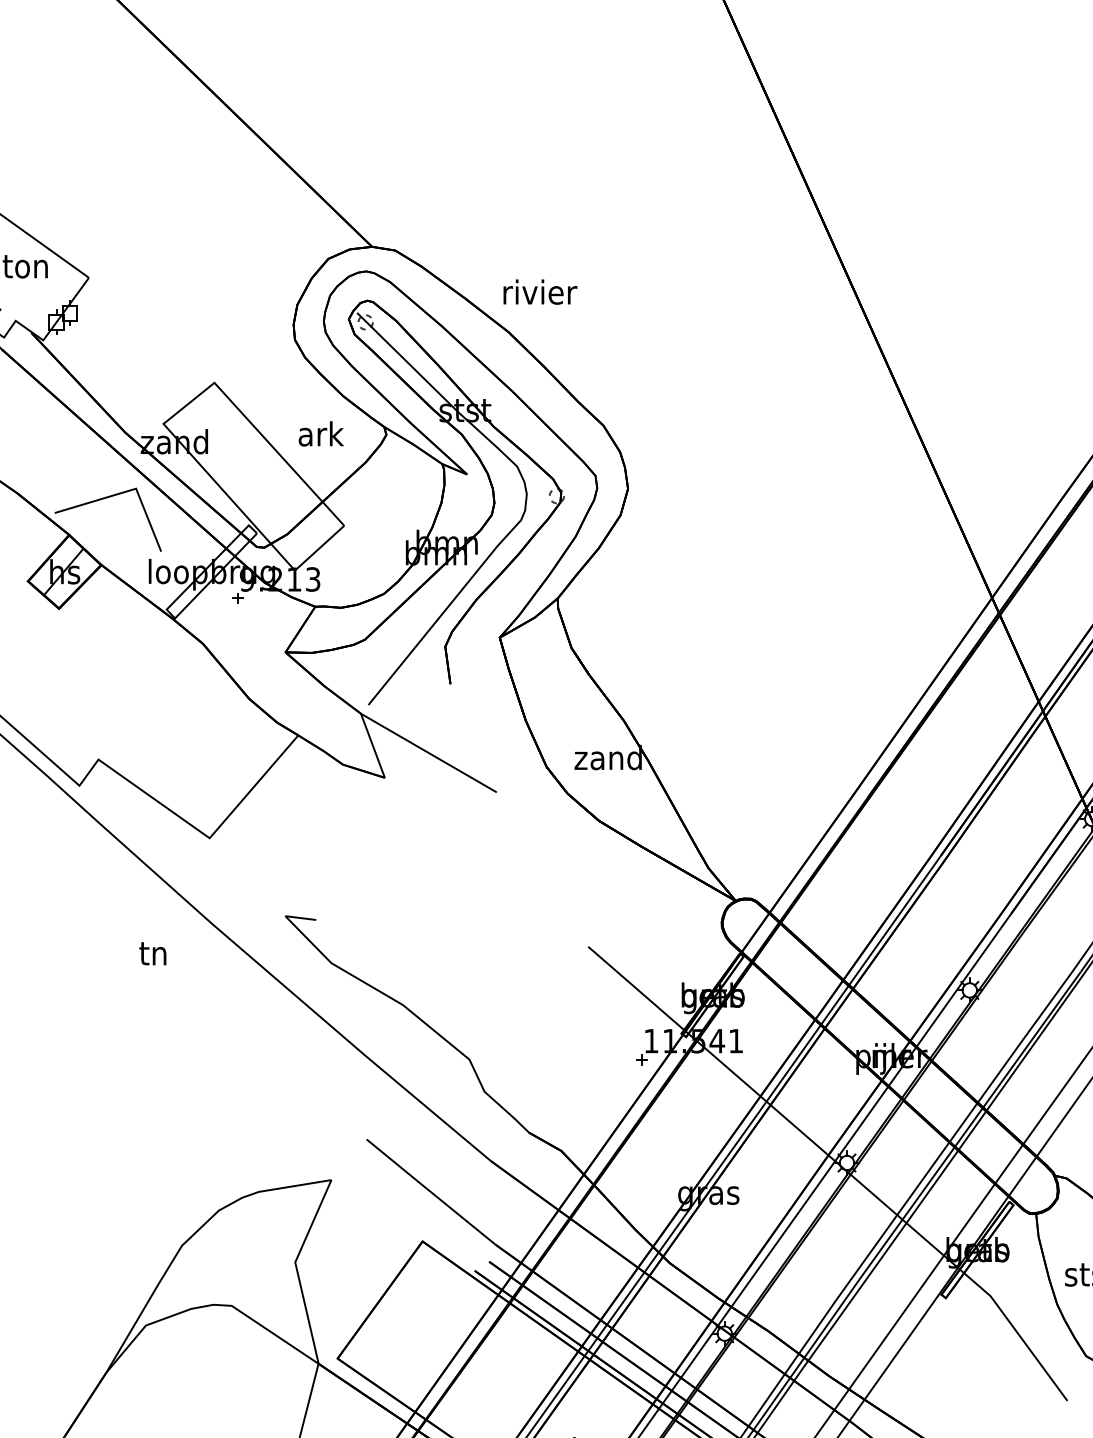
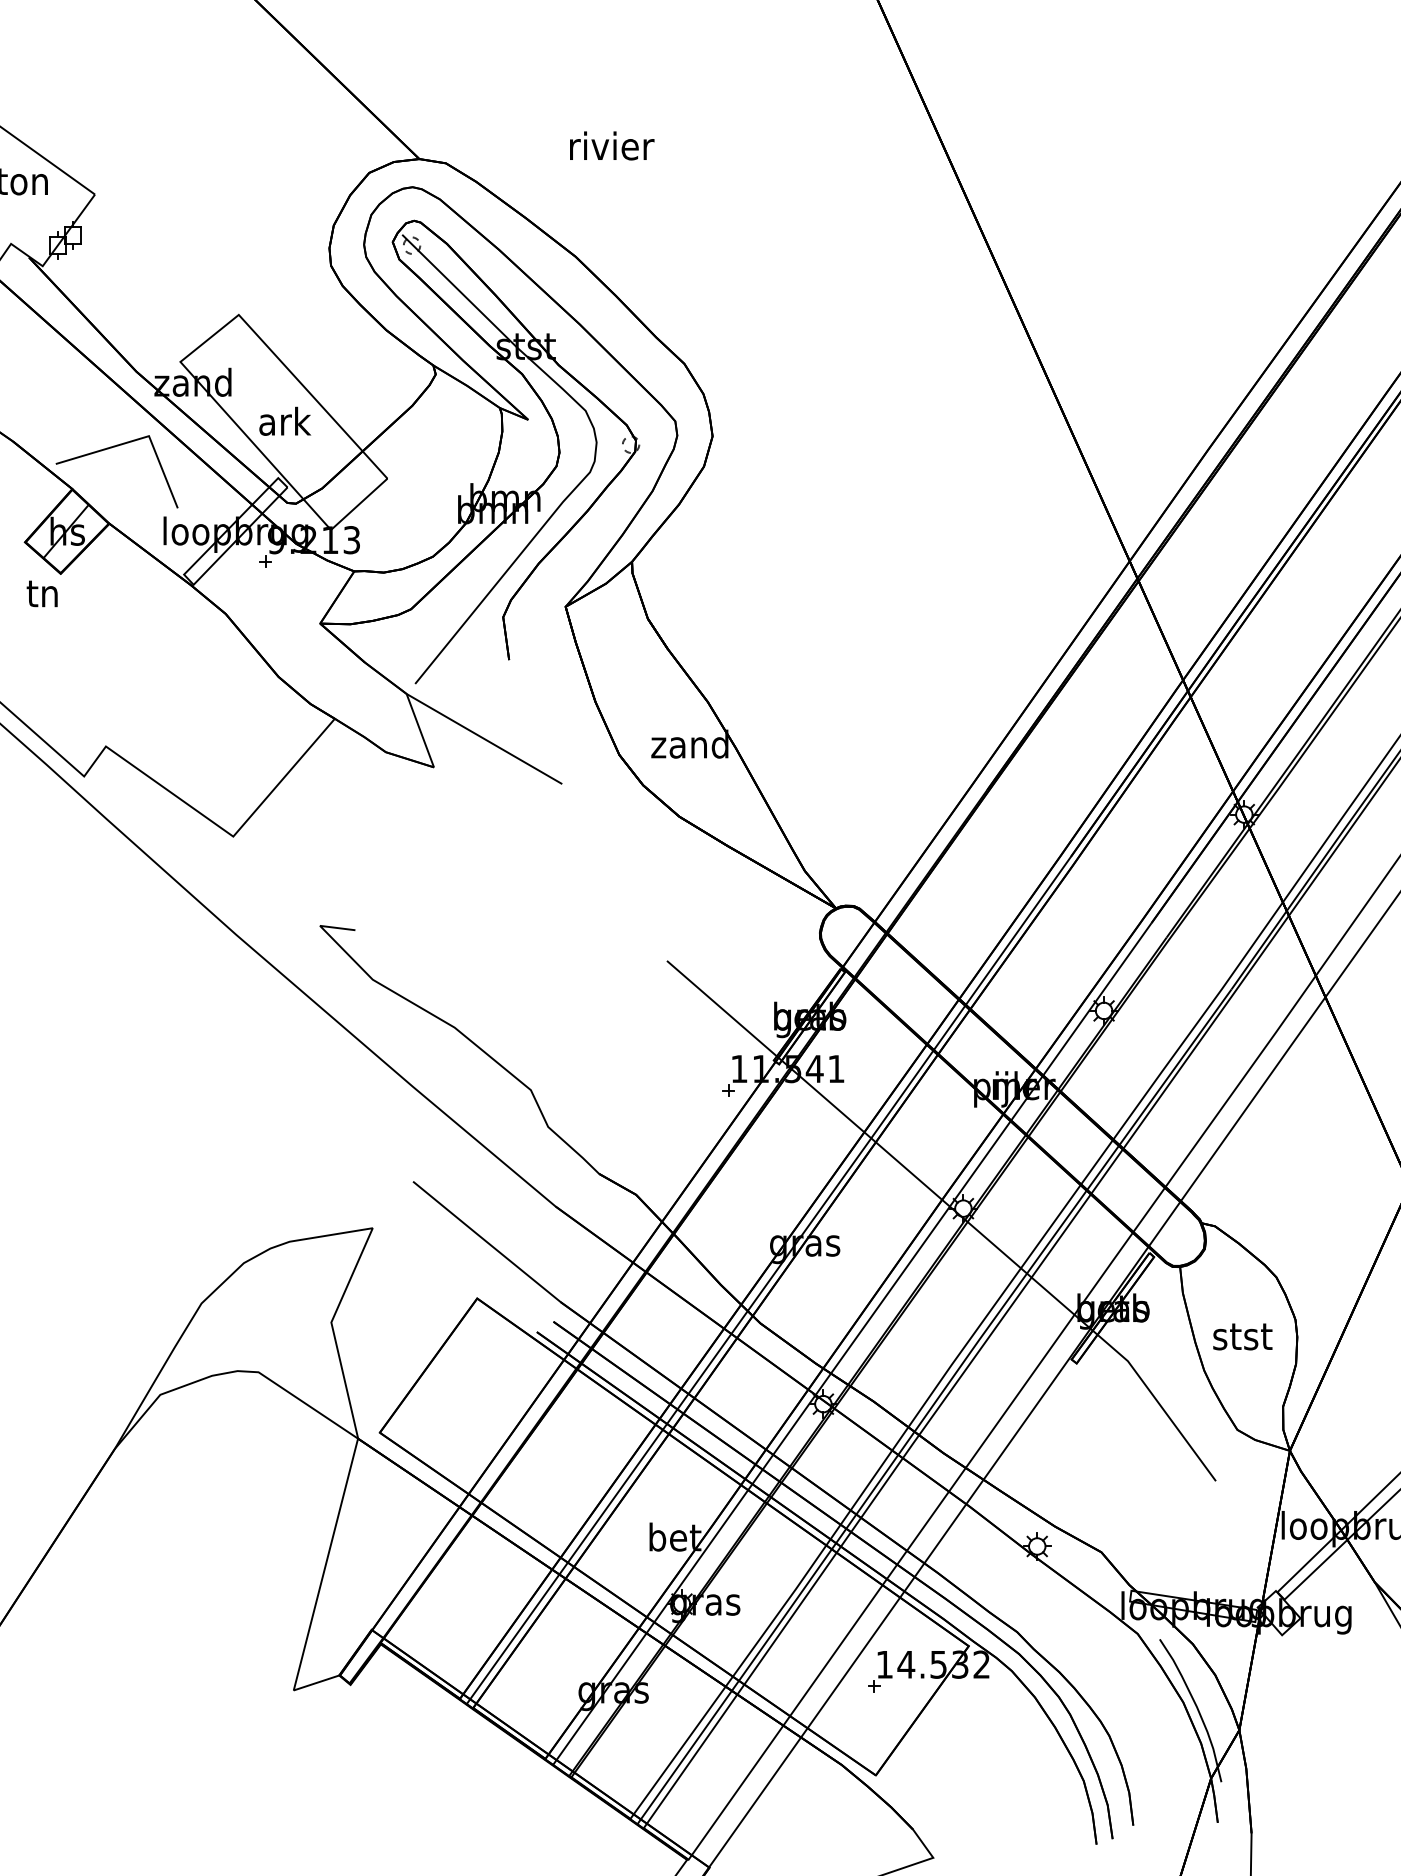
text: (540, 291) -> (612, 145), moved
text: (321, 433) -> (285, 420), moved
text: (152, 953) -> (41, 593), moved

